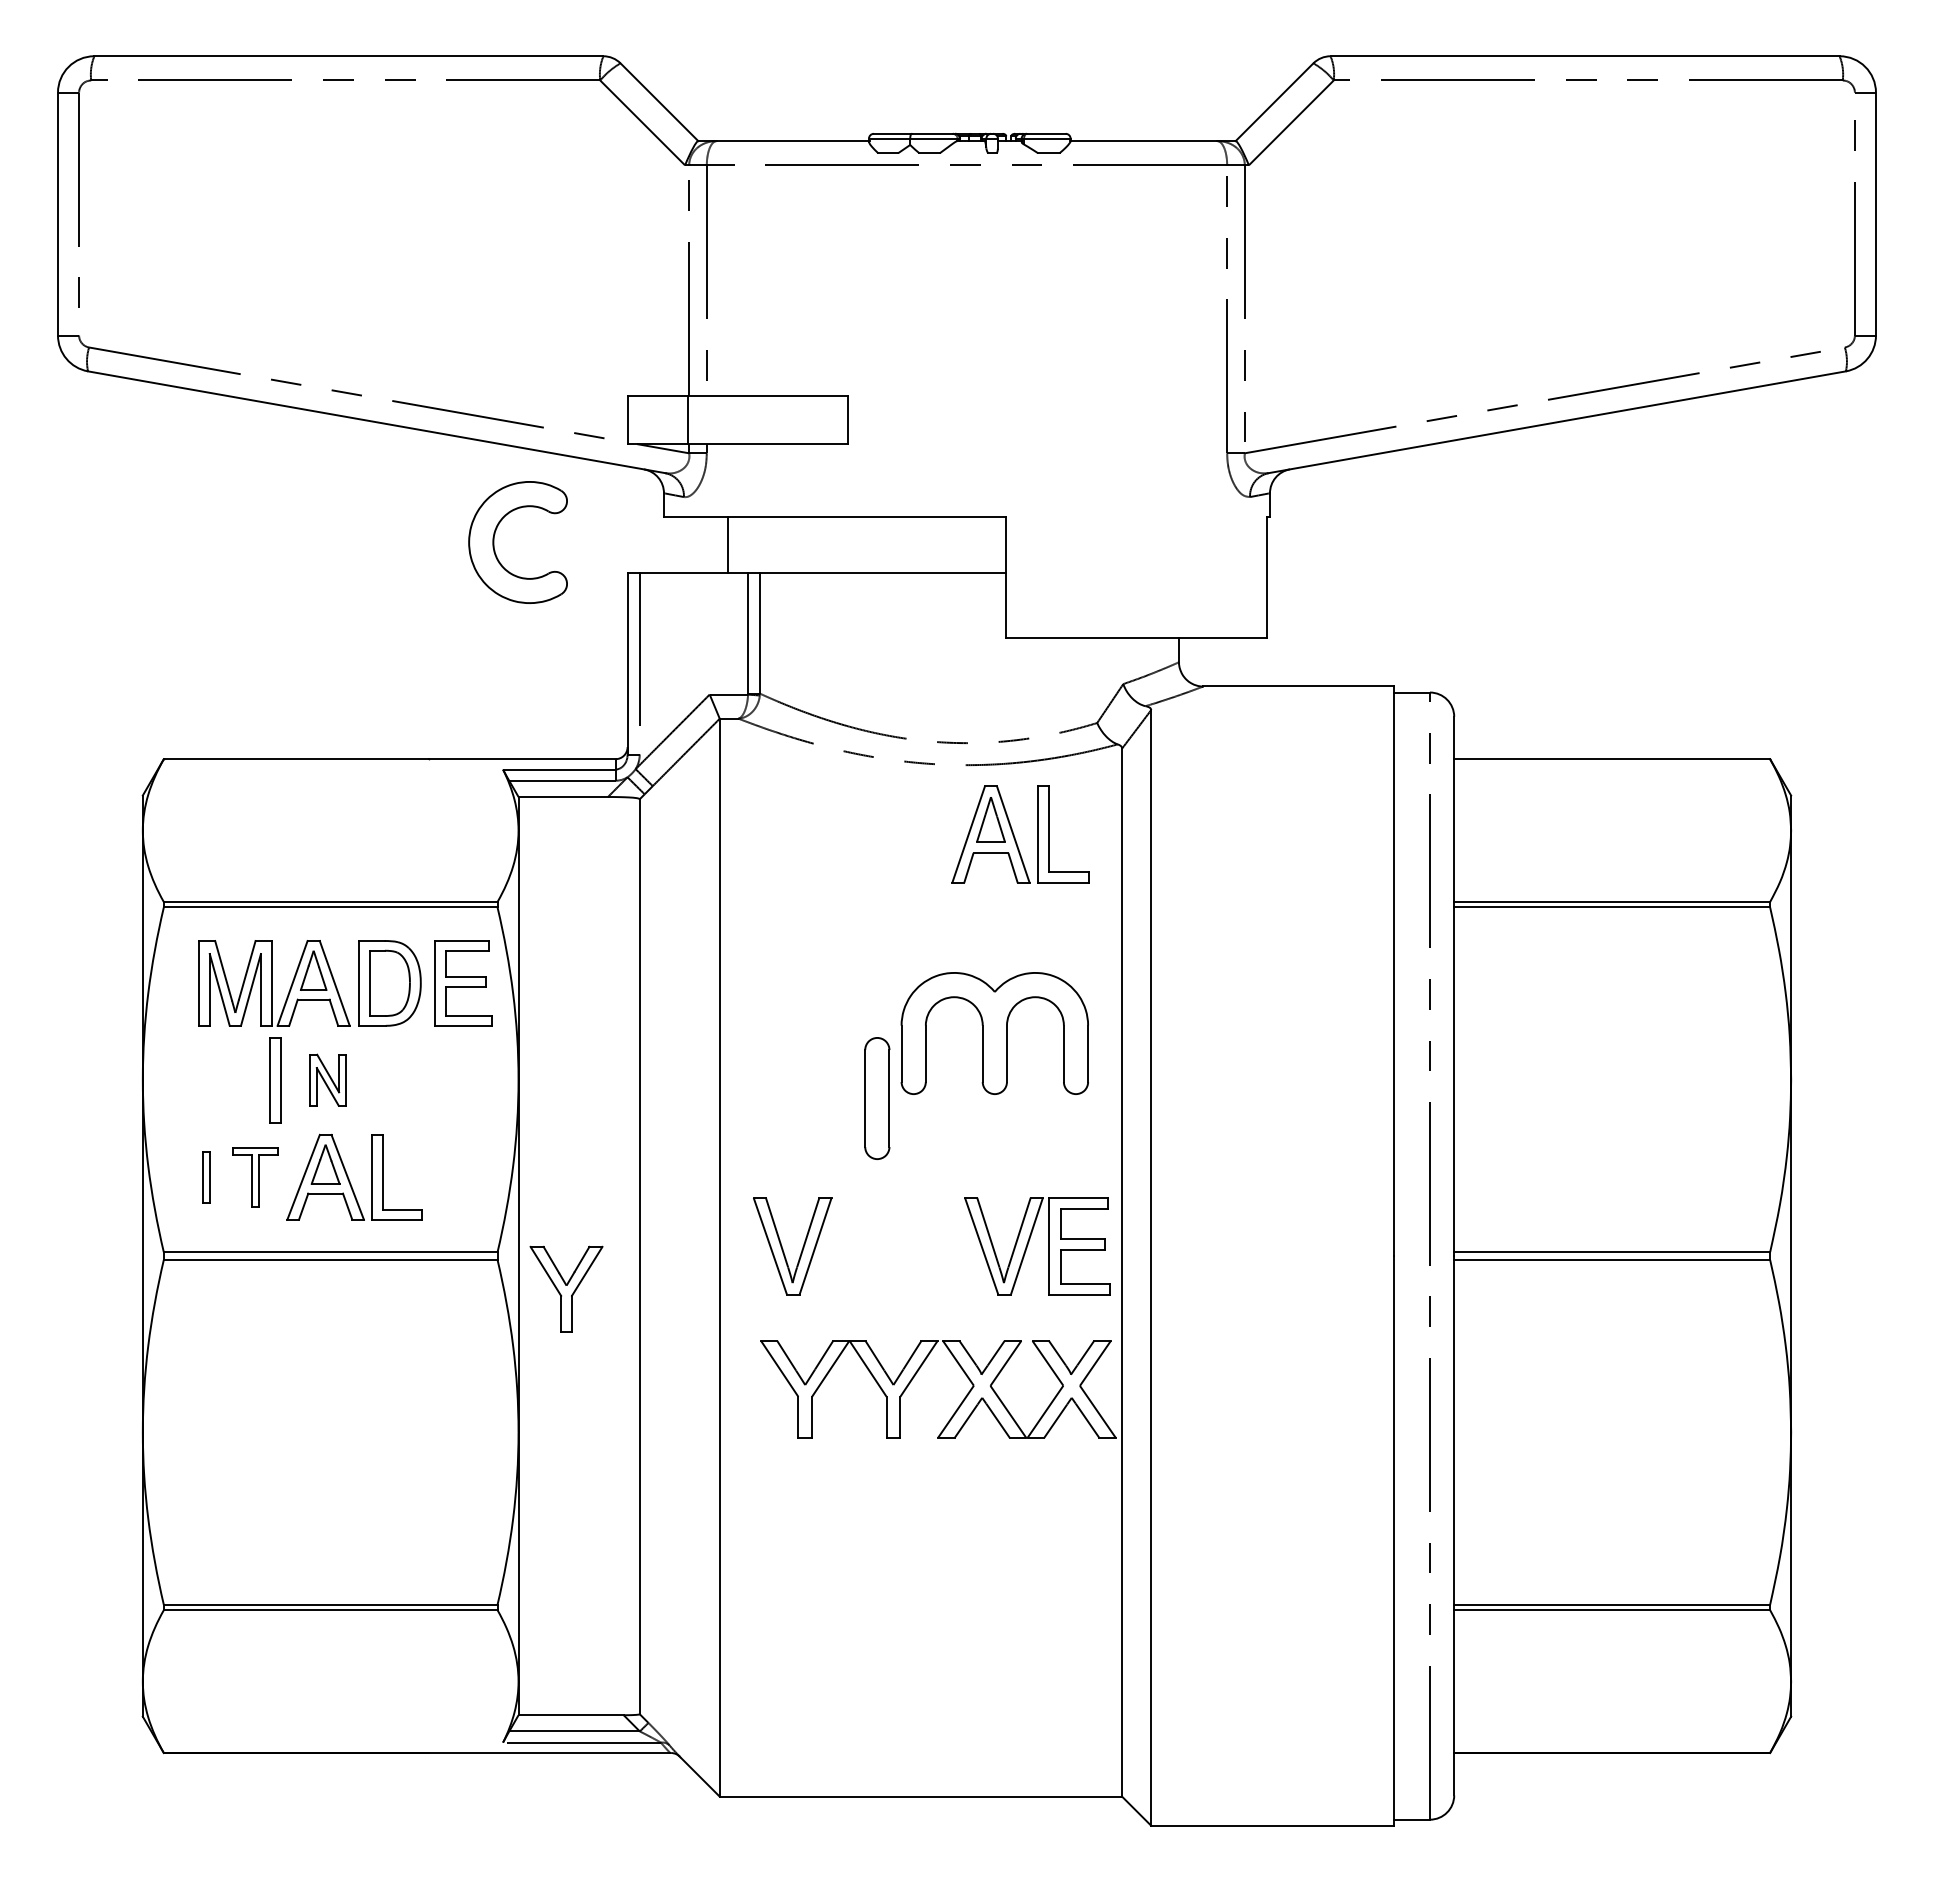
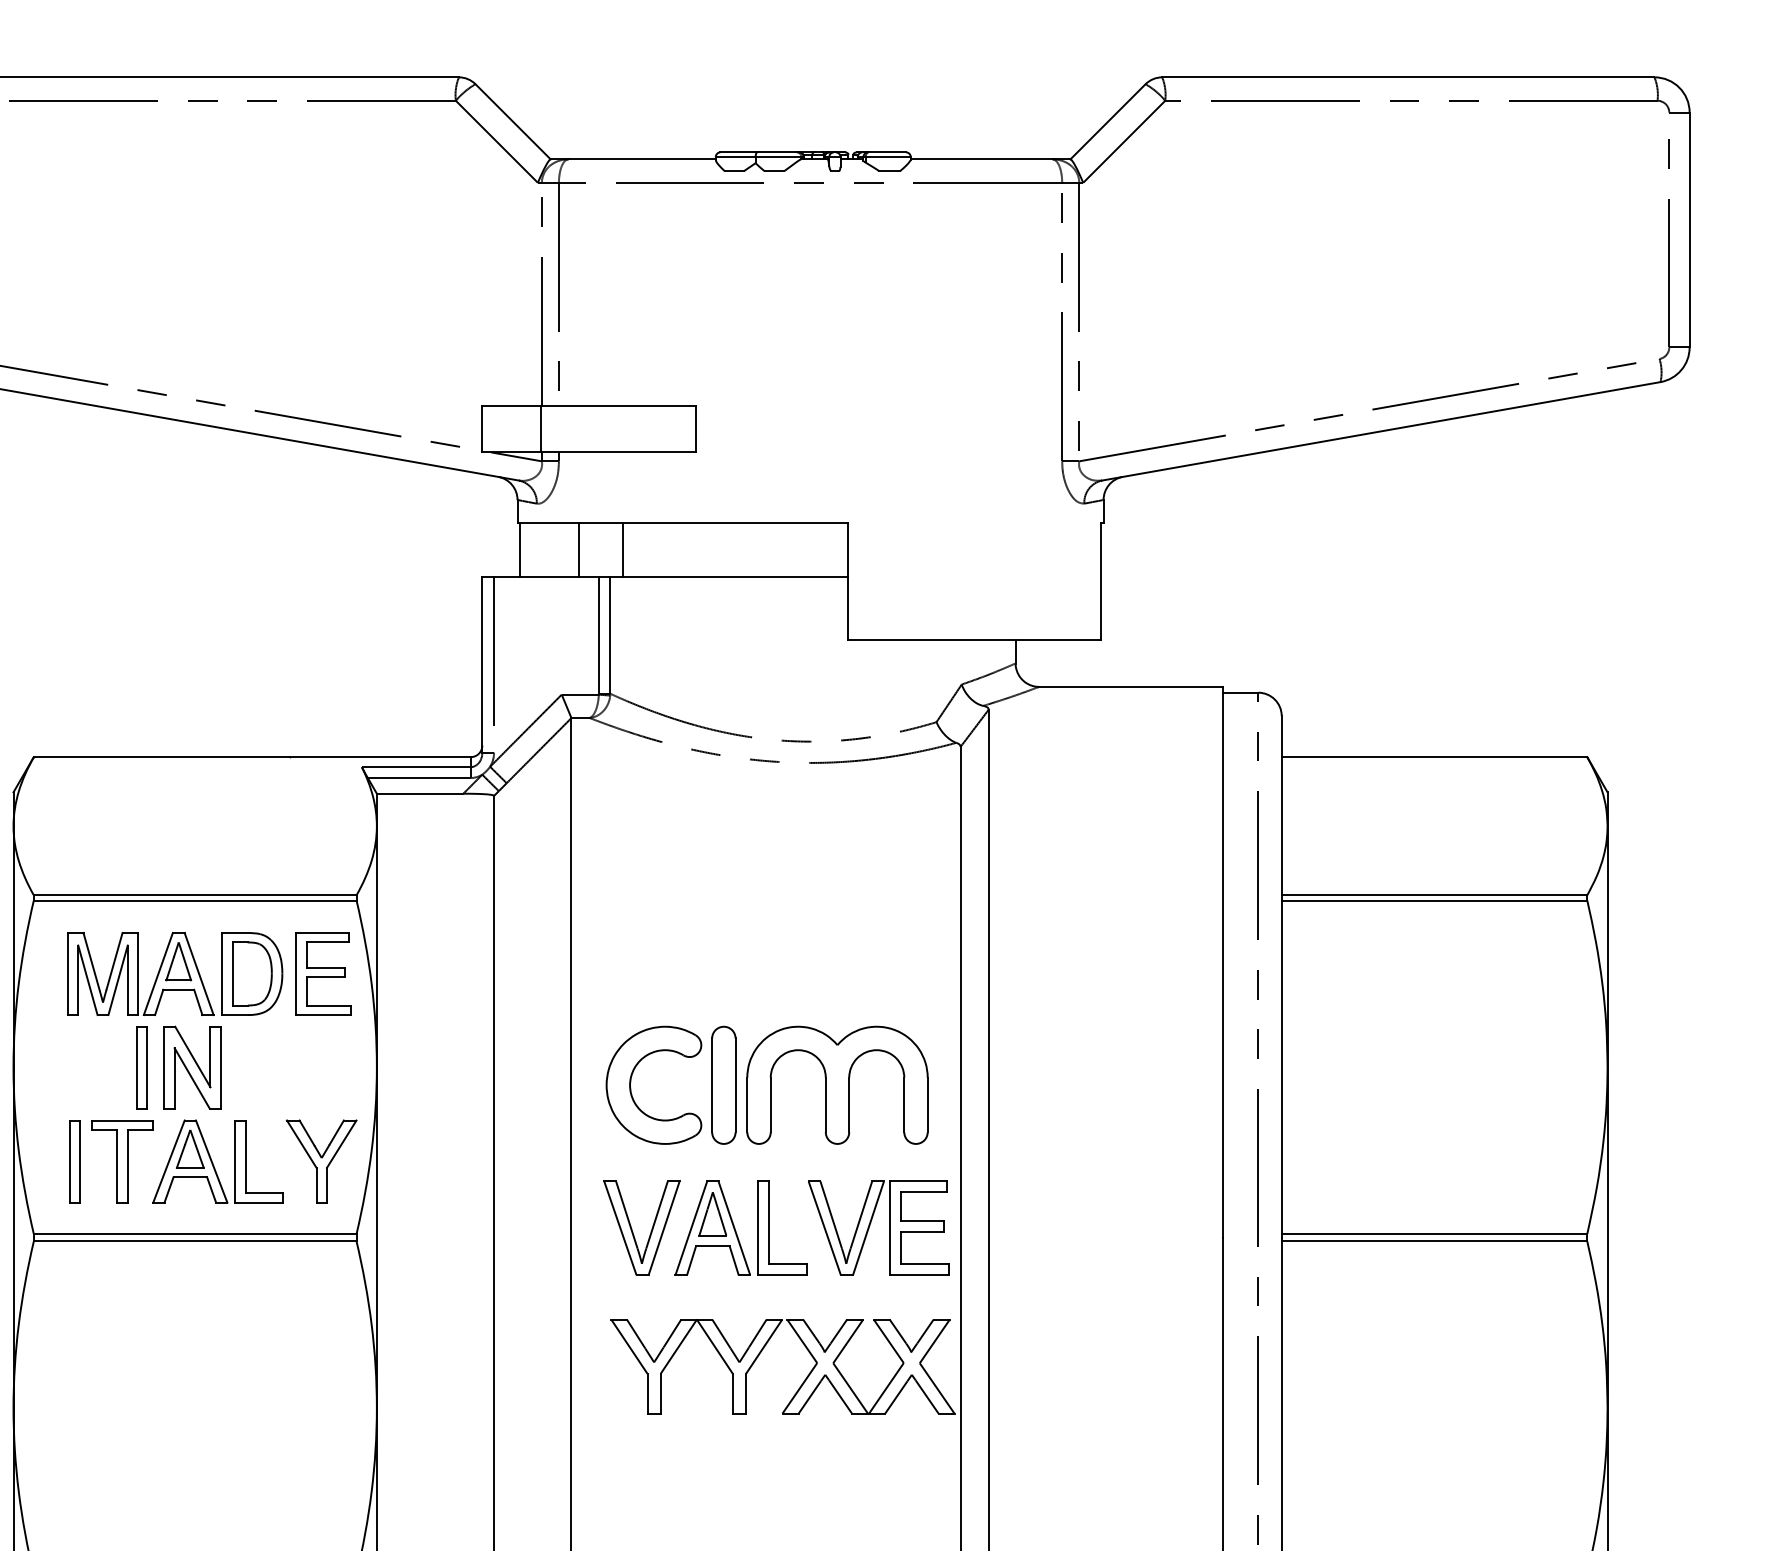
part: (494, 542) -> (631, 1085), moved
line: (666, 544) -> (519, 549), added
line: (773, 544) -> (623, 549), added
part: (1020, 834) -> (741, 1228), moved
part: (994, 1033) -> (837, 1085), moved
part: (327, 1079) -> (192, 1066), size x1.67
part: (206, 1177) -> (75, 1161), size x1.67
part: (255, 1177) -> (122, 1161), size x1.43
part: (566, 1288) -> (321, 1160), moved

